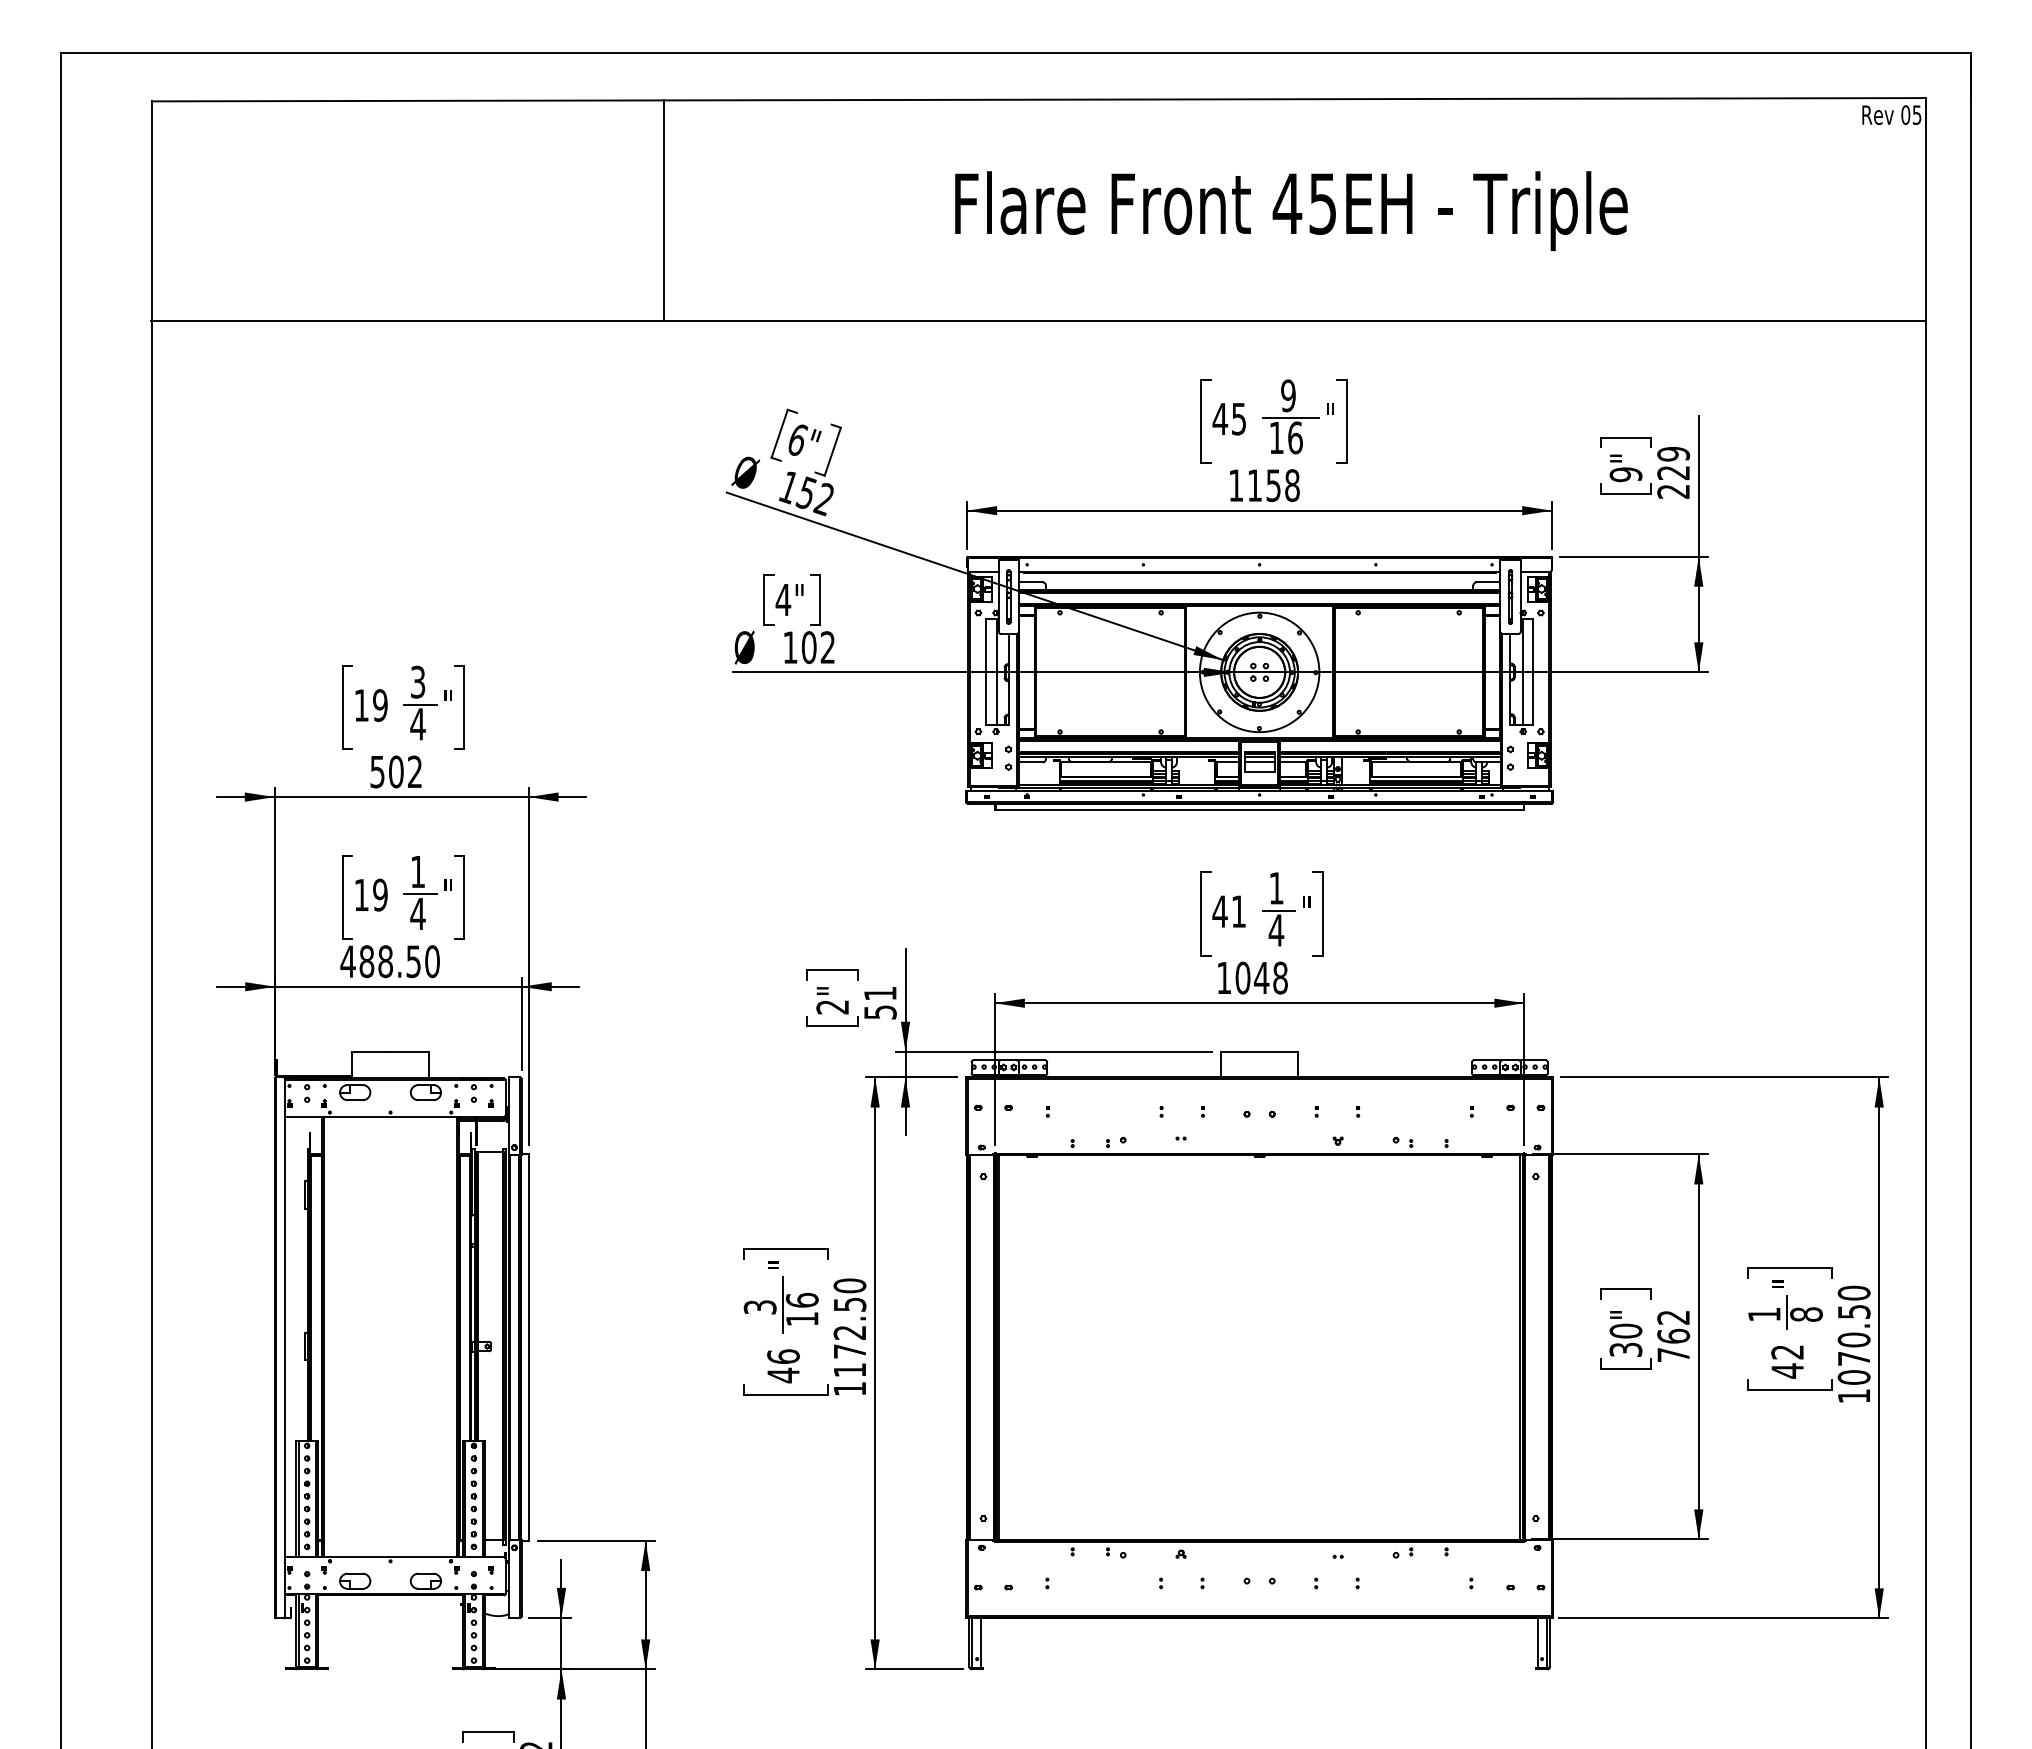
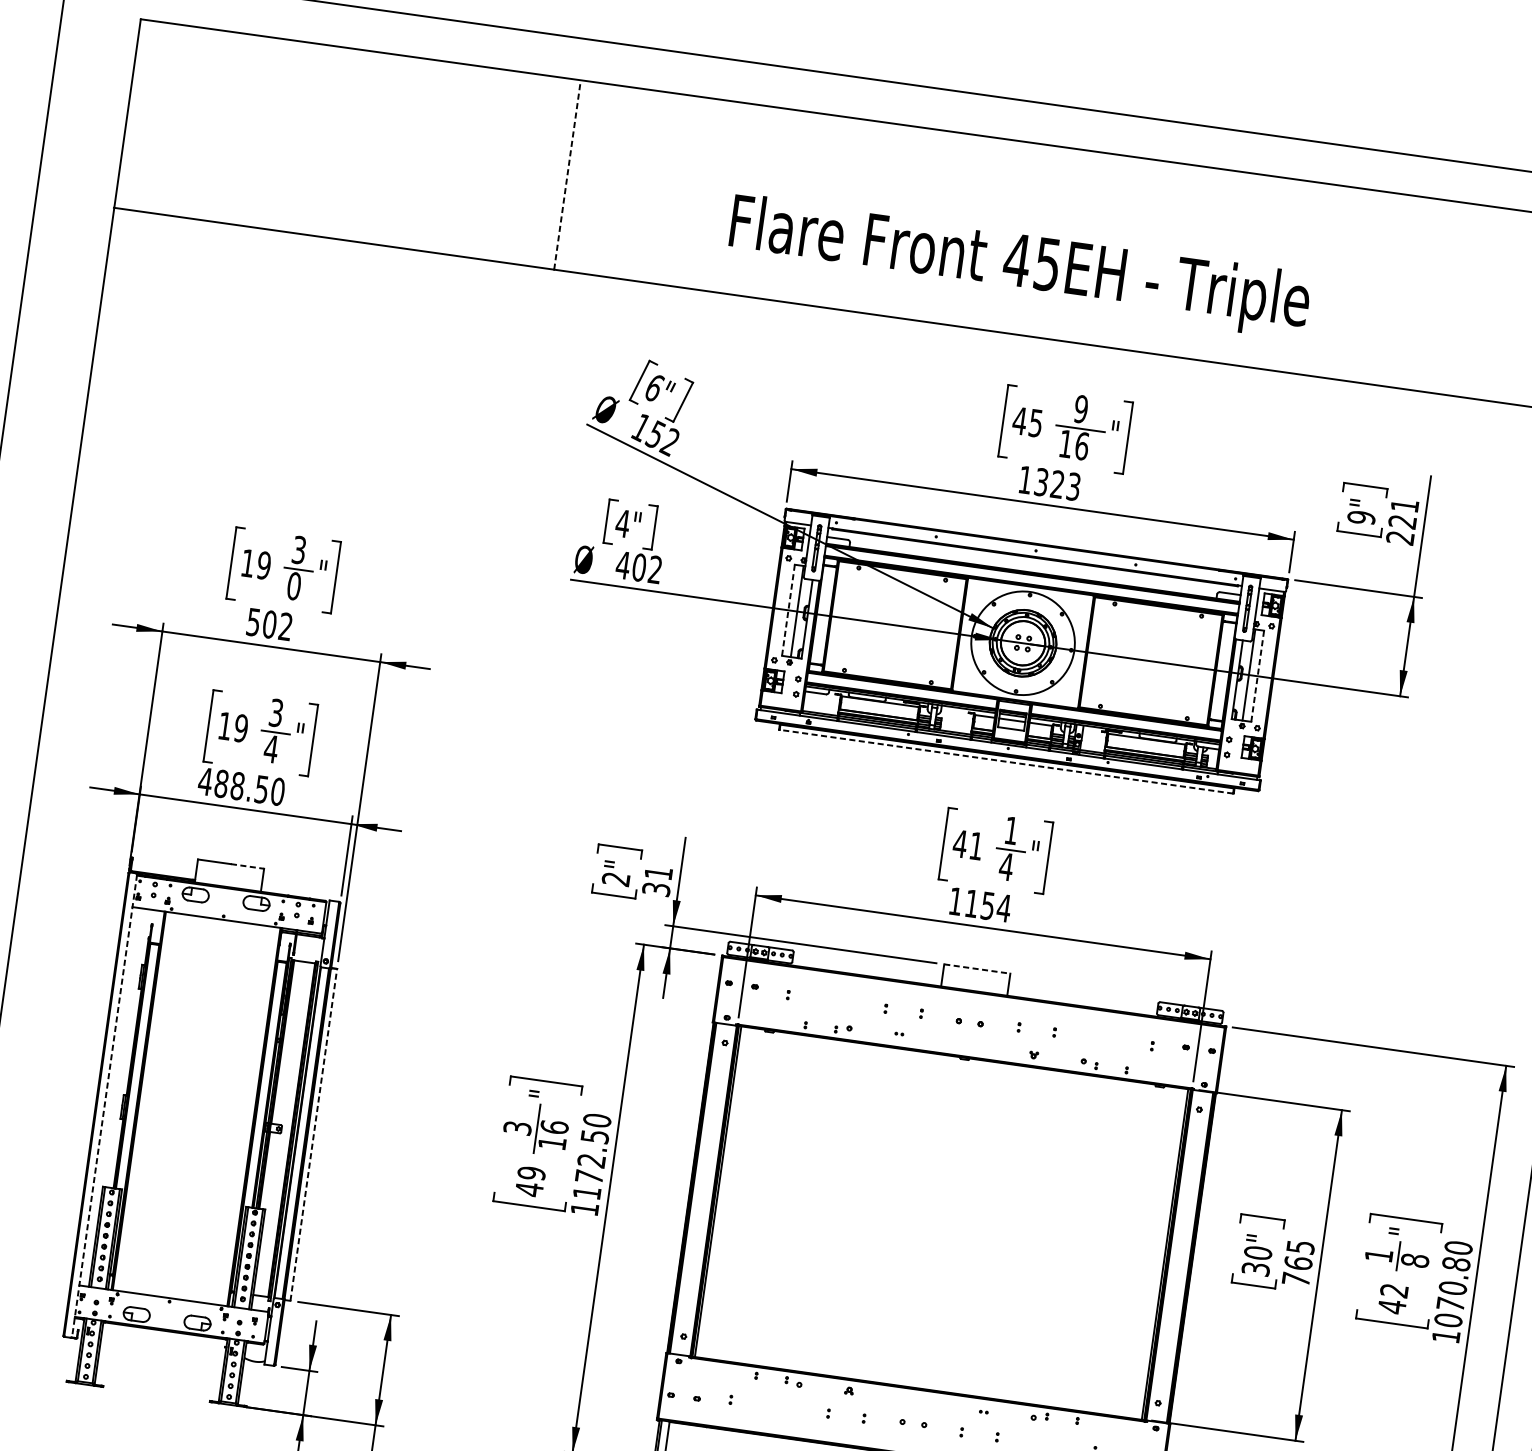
line: (664, 210) -> (567, 174), solid -> dashed
text: (1291, 210) -> (1019, 266), moved
text: (1673, 453) -> (1404, 505), 229 -> 221
text: (1273, 485) -> (1057, 484), 1158 -> 1323
text: (790, 647) -> (623, 565), 102 -> 402
line: (1532, 671) -> (1257, 675), solid -> dashed
line: (986, 672) -> (788, 610), solid -> dashed
text: (417, 723) -> (293, 585), 4 -> 0
line: (1259, 810) -> (1006, 761), solid -> dashed
text: (418, 871) -> (276, 712), 1 -> 3
text: (1261, 977) -> (987, 905), 1048 -> 1154
text: (880, 1011) -> (656, 888), 51 -> 31
line: (410, 1051) -> (248, 866), solid -> dashed
line: (1259, 1051) -> (977, 968), solid -> dashed
text: (1853, 1311) -> (1455, 1263), 1070.50 -> 1070.80
text: (1673, 1317) -> (1300, 1247), 762 -> 765
line: (284, 1347) -> (104, 1105), solid -> dashed
line: (528, 1347) -> (313, 1134), solid -> dashed
text: (783, 1356) -> (531, 1173), 46 -> 49

